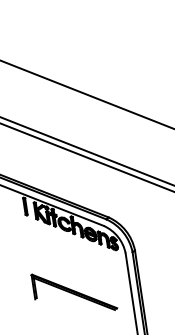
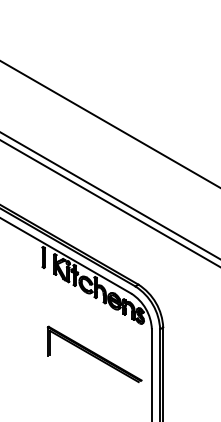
part: (74, 292) -> (94, 354), moved

